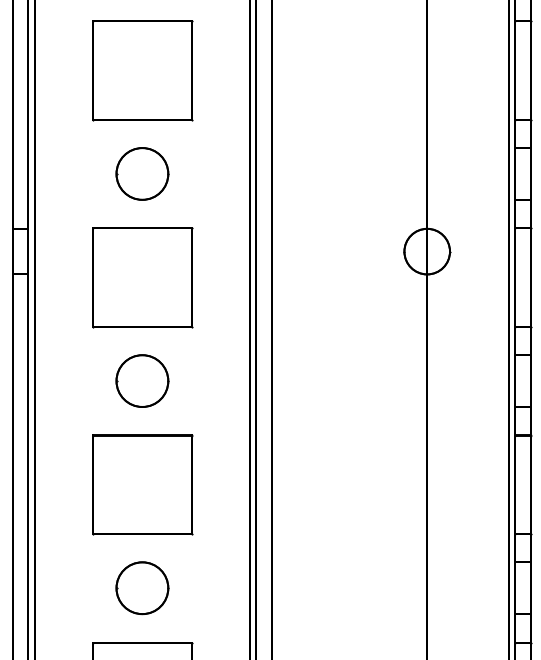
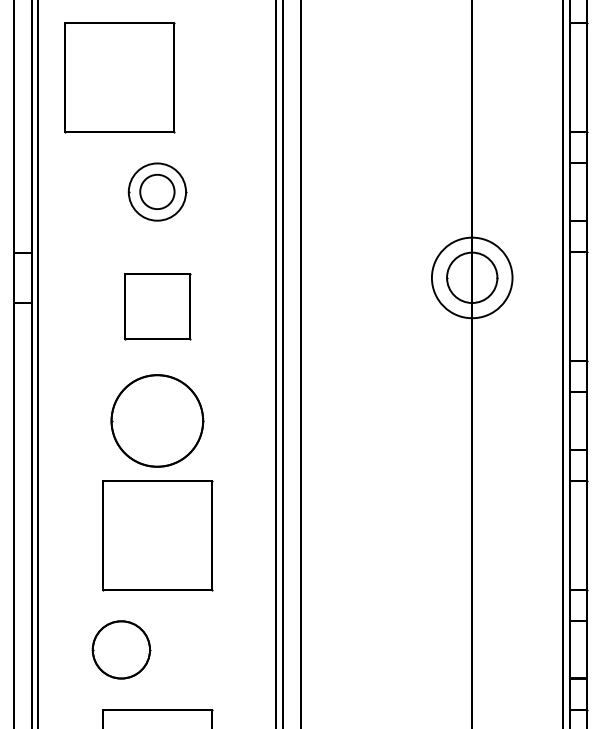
part: (142, 70) -> (119, 77), moved
circle: (142, 173) -> (157, 191), size x0.6
circle: (427, 251) -> (472, 277), size x1.6
part: (142, 277) -> (157, 306), size x0.6
part: (142, 380) -> (157, 420), size x1.6
part: (142, 587) -> (121, 649), moved

